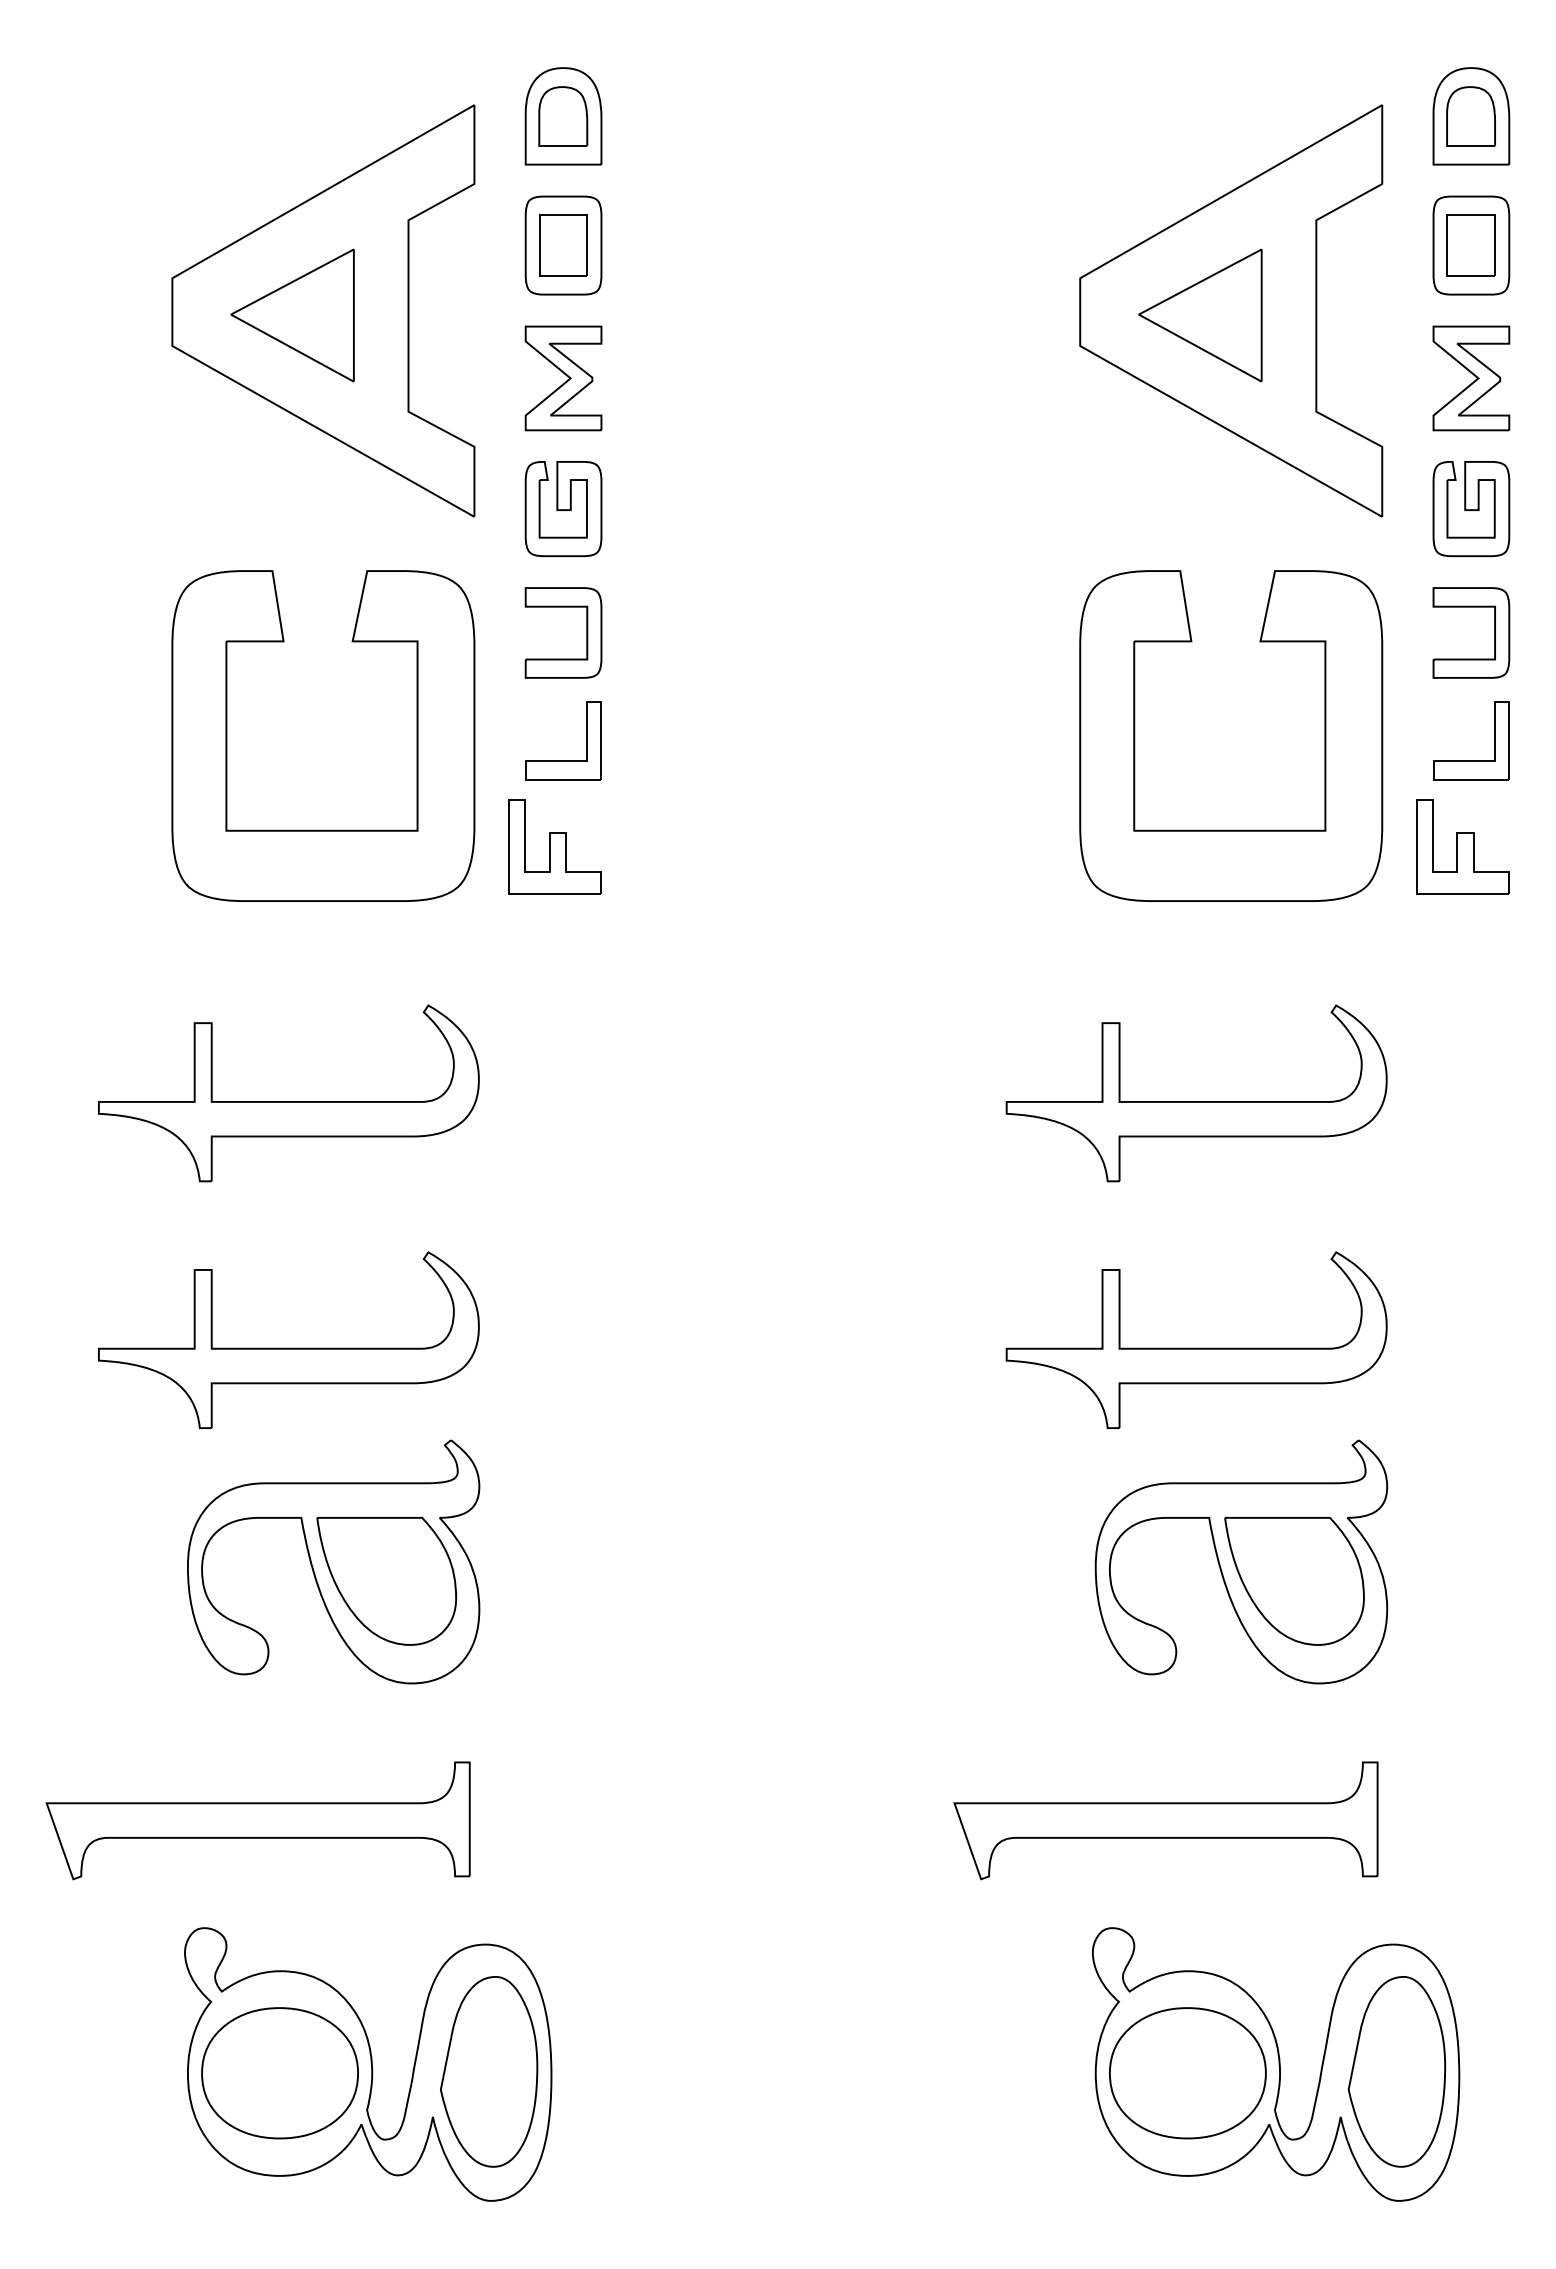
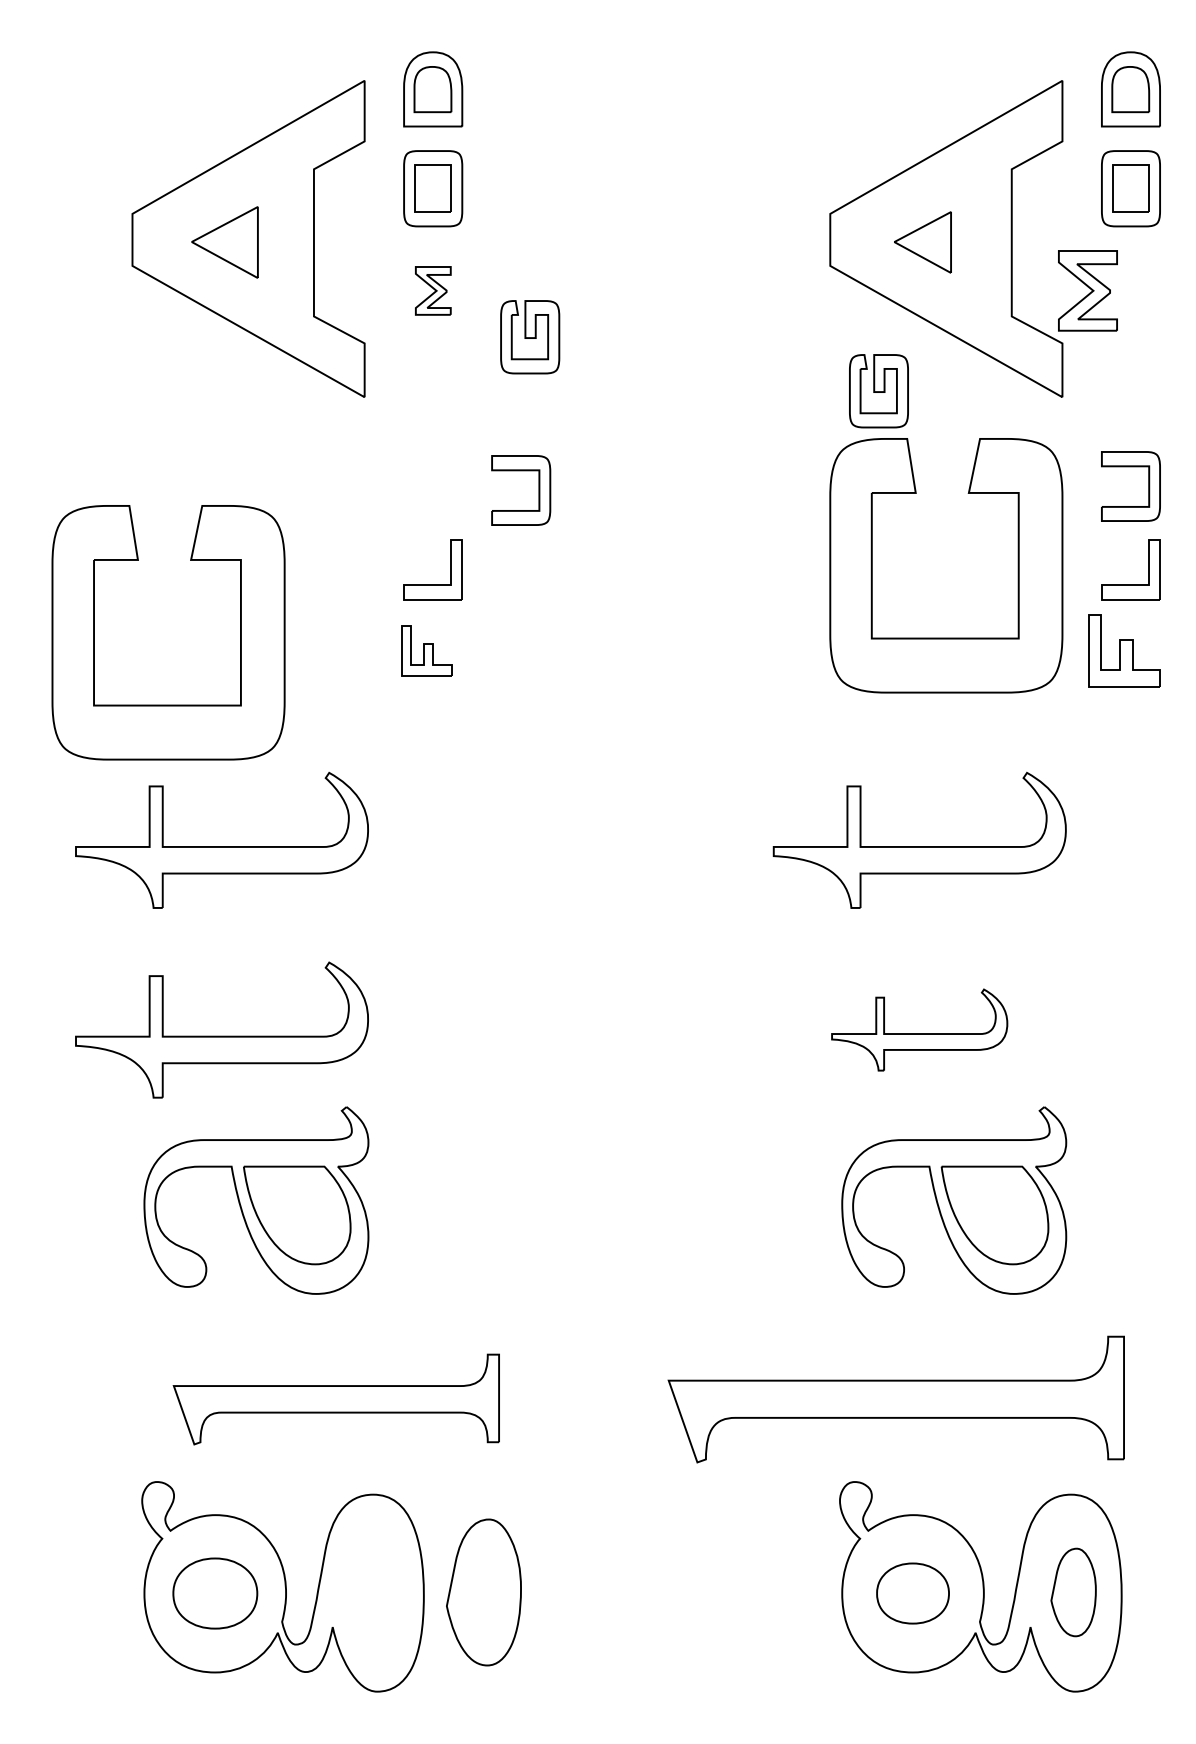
part: (292, 315) -> (224, 242), size x0.7
part: (1200, 315) -> (922, 242), size x0.6
part: (563, 377) -> (433, 290), size x0.6
part: (1470, 377) -> (1087, 290), moved
part: (563, 509) -> (530, 337), moved
part: (1470, 509) -> (878, 391), moved
part: (586, 632) -> (538, 490), moved
part: (416, 735) -> (240, 632), moved
part: (554, 846) -> (426, 650), size x0.7
part: (1196, 1339) -> (919, 1029), size x0.6
part: (256, 1820) -> (335, 1399), moved
part: (1165, 1820) -> (895, 1399), size x1.4
part: (488, 2071) -> (483, 1592), moved
part: (1396, 2071) -> (1073, 1592), size x0.6
part: (280, 2073) -> (215, 1593), size x0.7
part: (1187, 2073) -> (912, 1593), size x0.6

